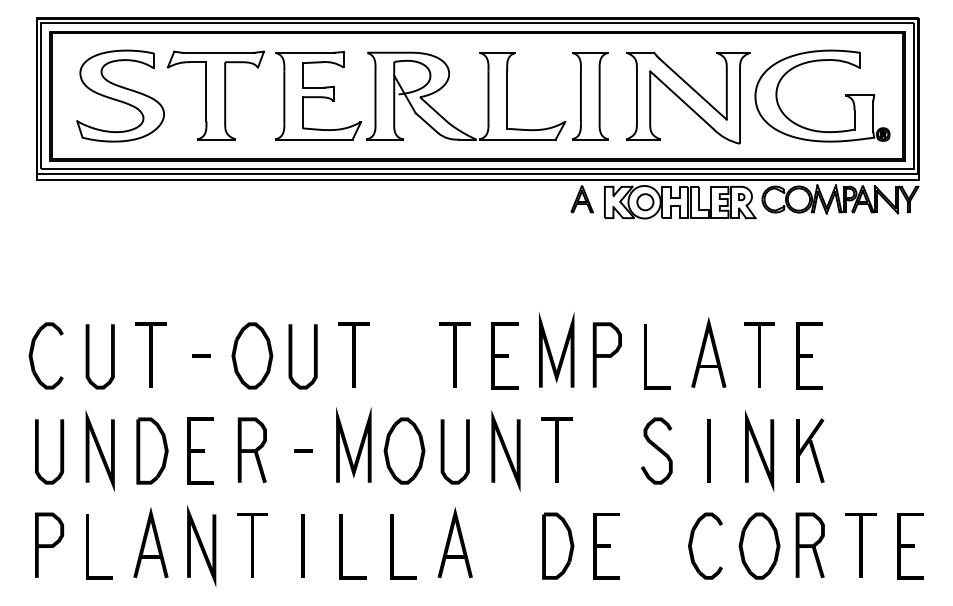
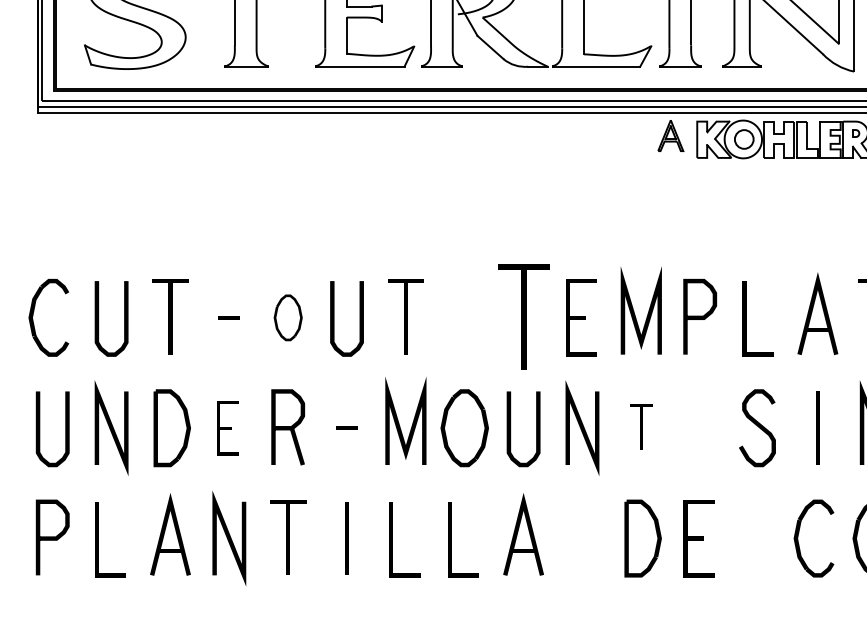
part: (454, 354) -> (522, 316), size x1.4
part: (252, 355) -> (288, 317), size x0.6
part: (556, 449) -> (641, 426), size x0.6
part: (200, 450) -> (227, 427), size x0.7

